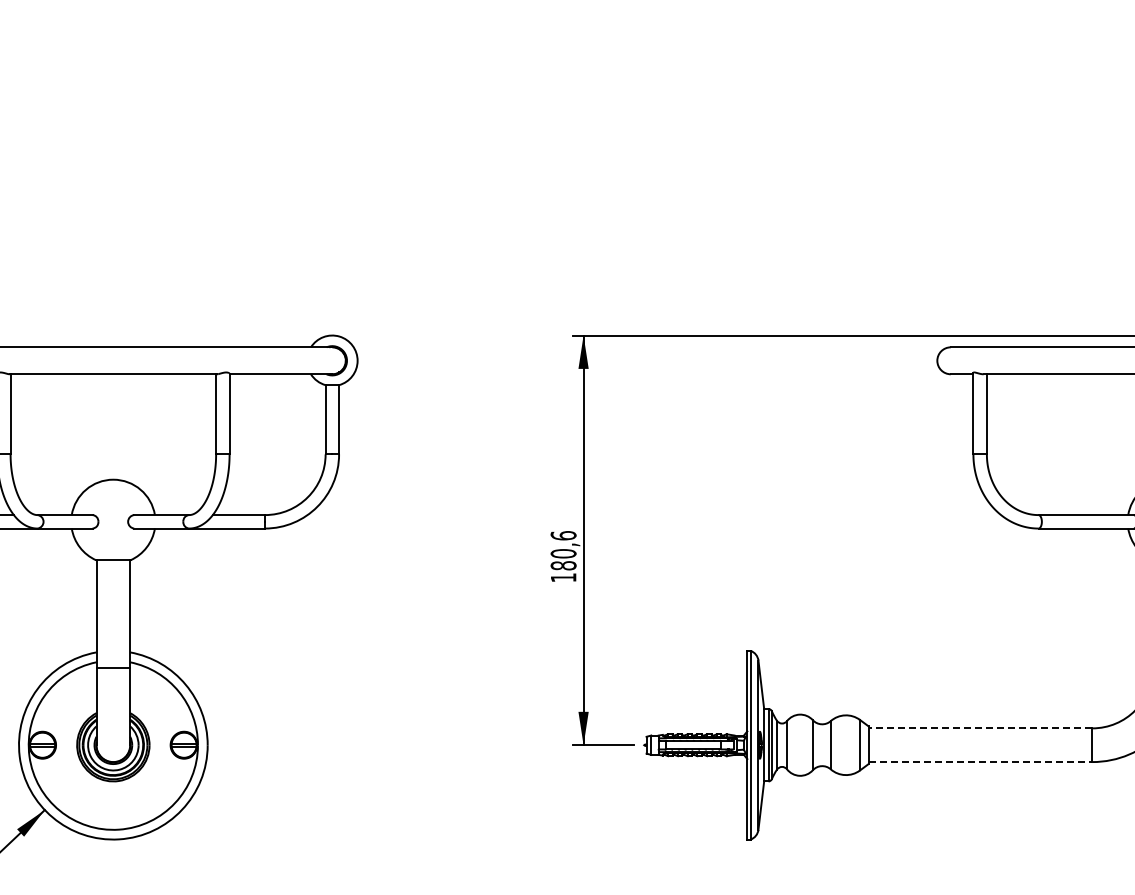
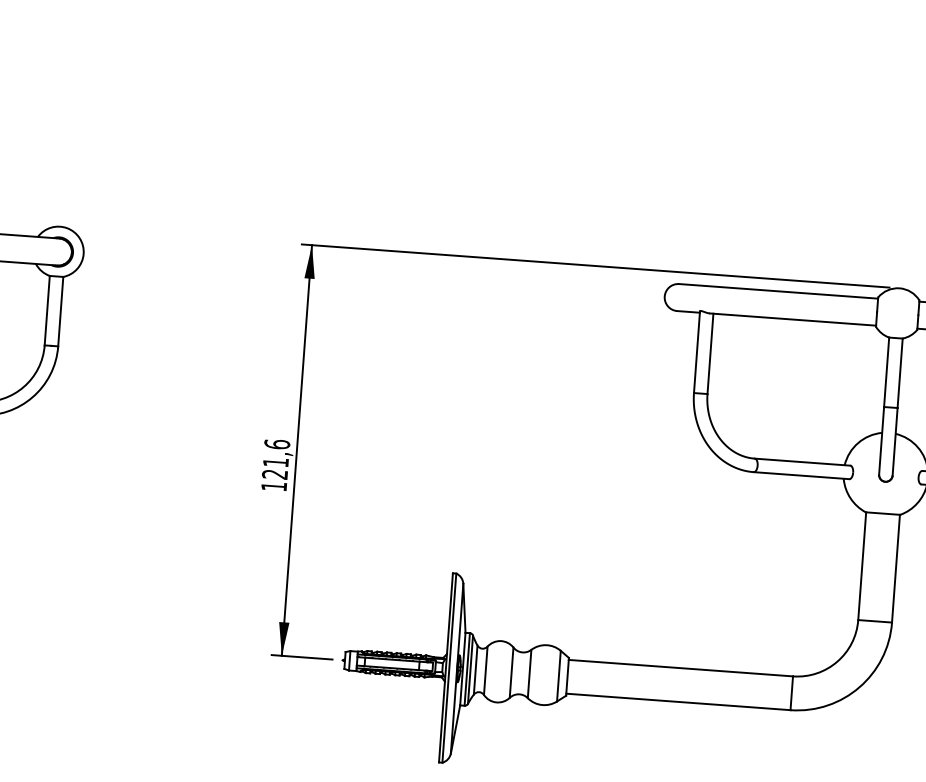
text: (563, 559) -> (275, 468), 180,6 -> 121,6
line: (980, 728) -> (680, 668), dashed -> solid
line: (980, 762) -> (678, 702), dashed -> solid

